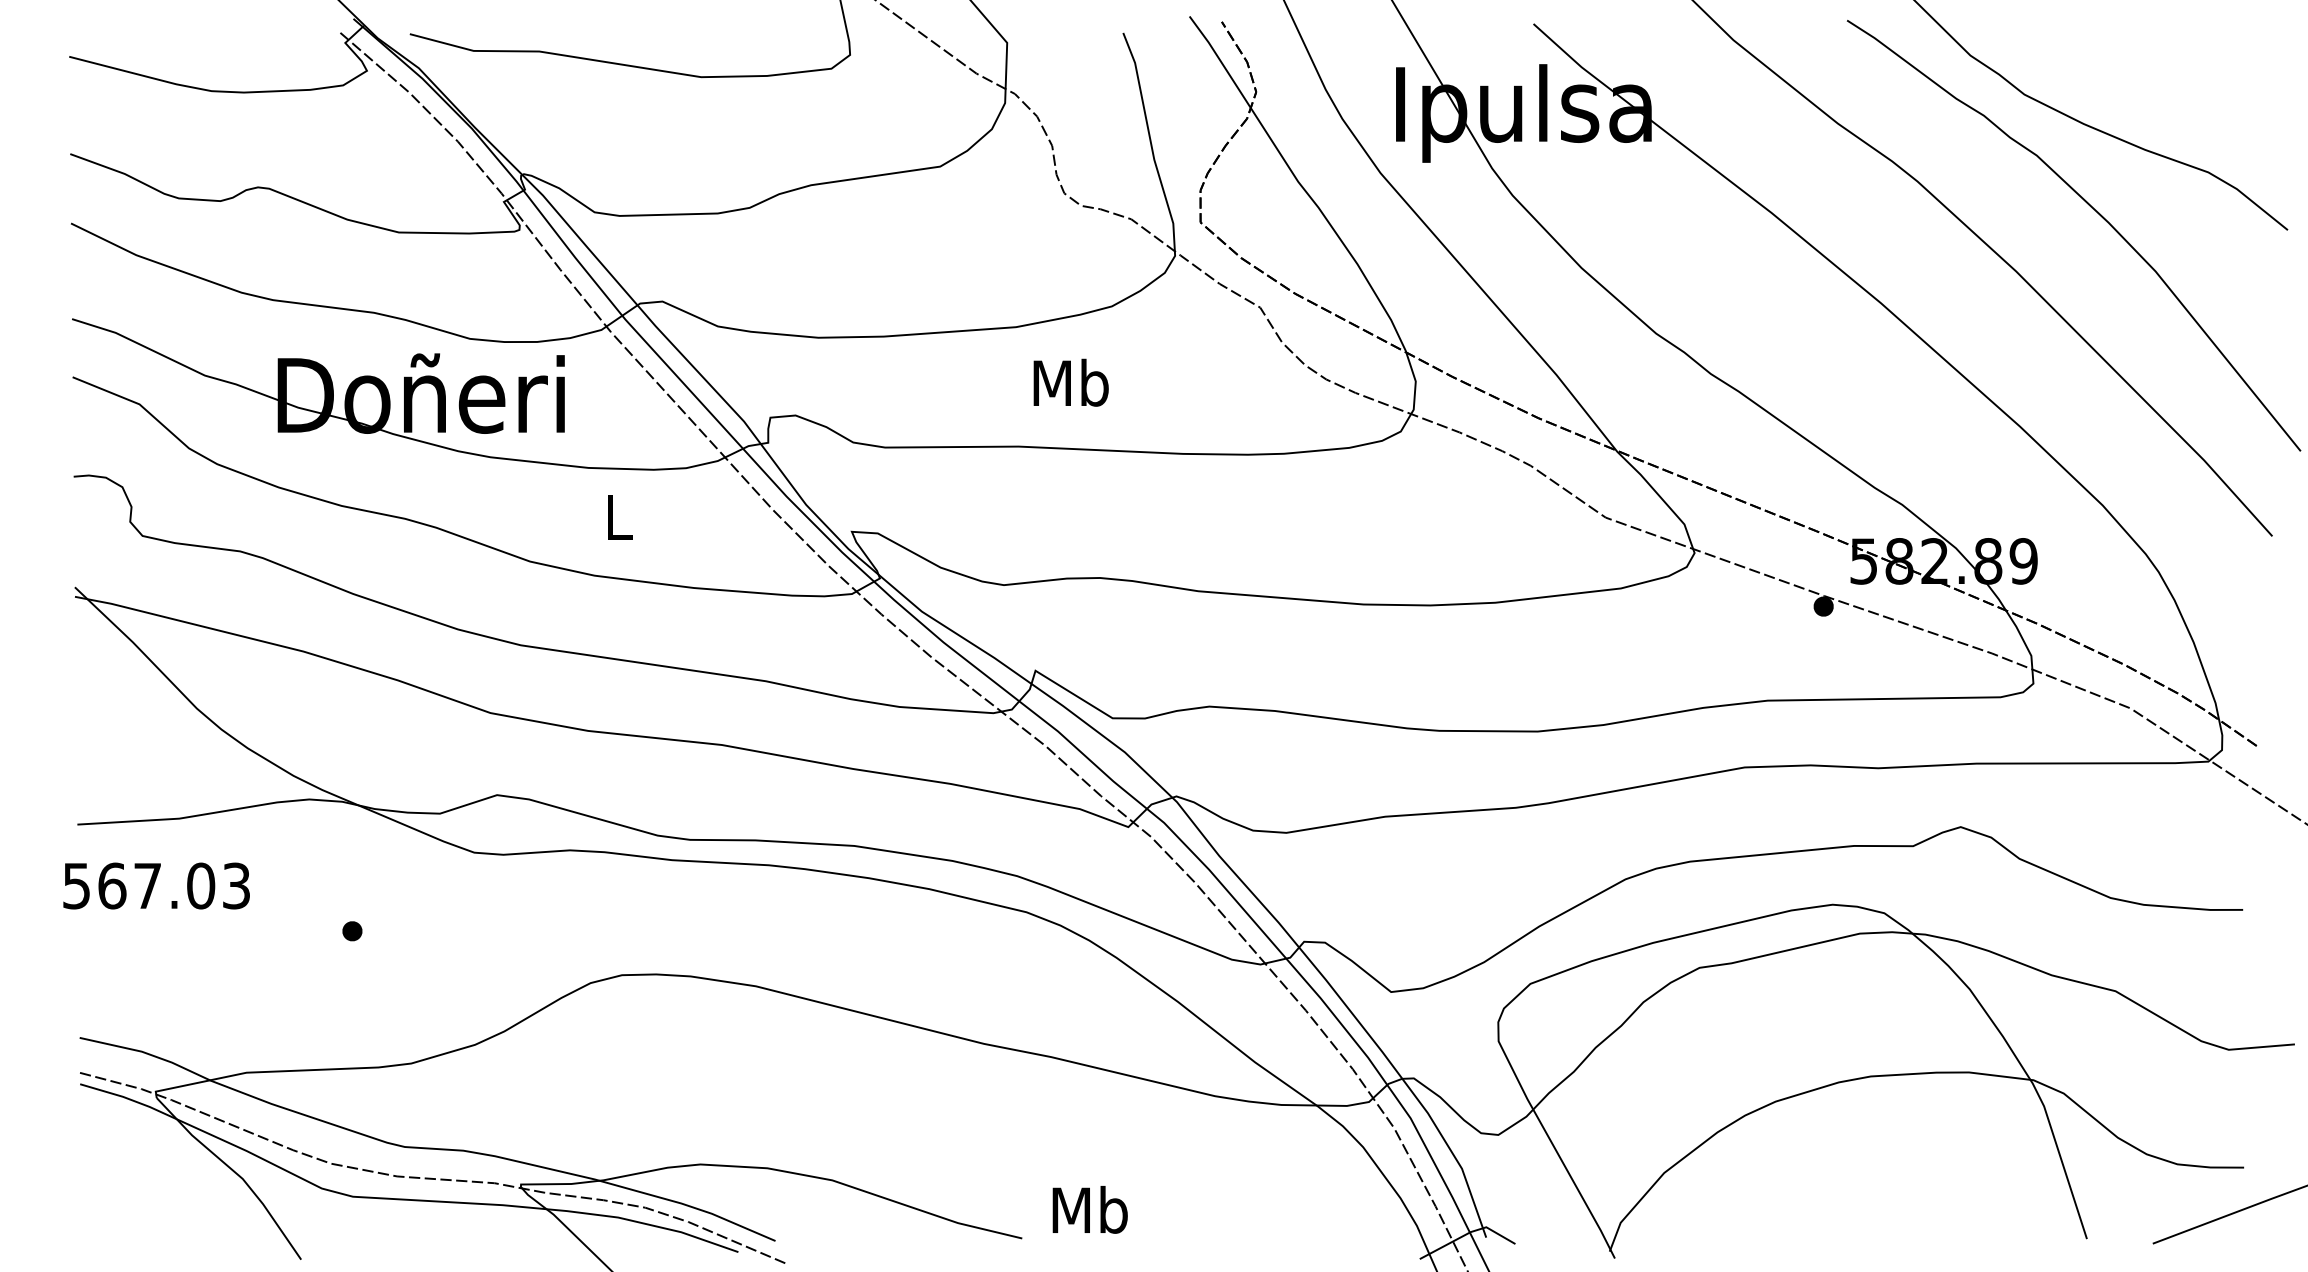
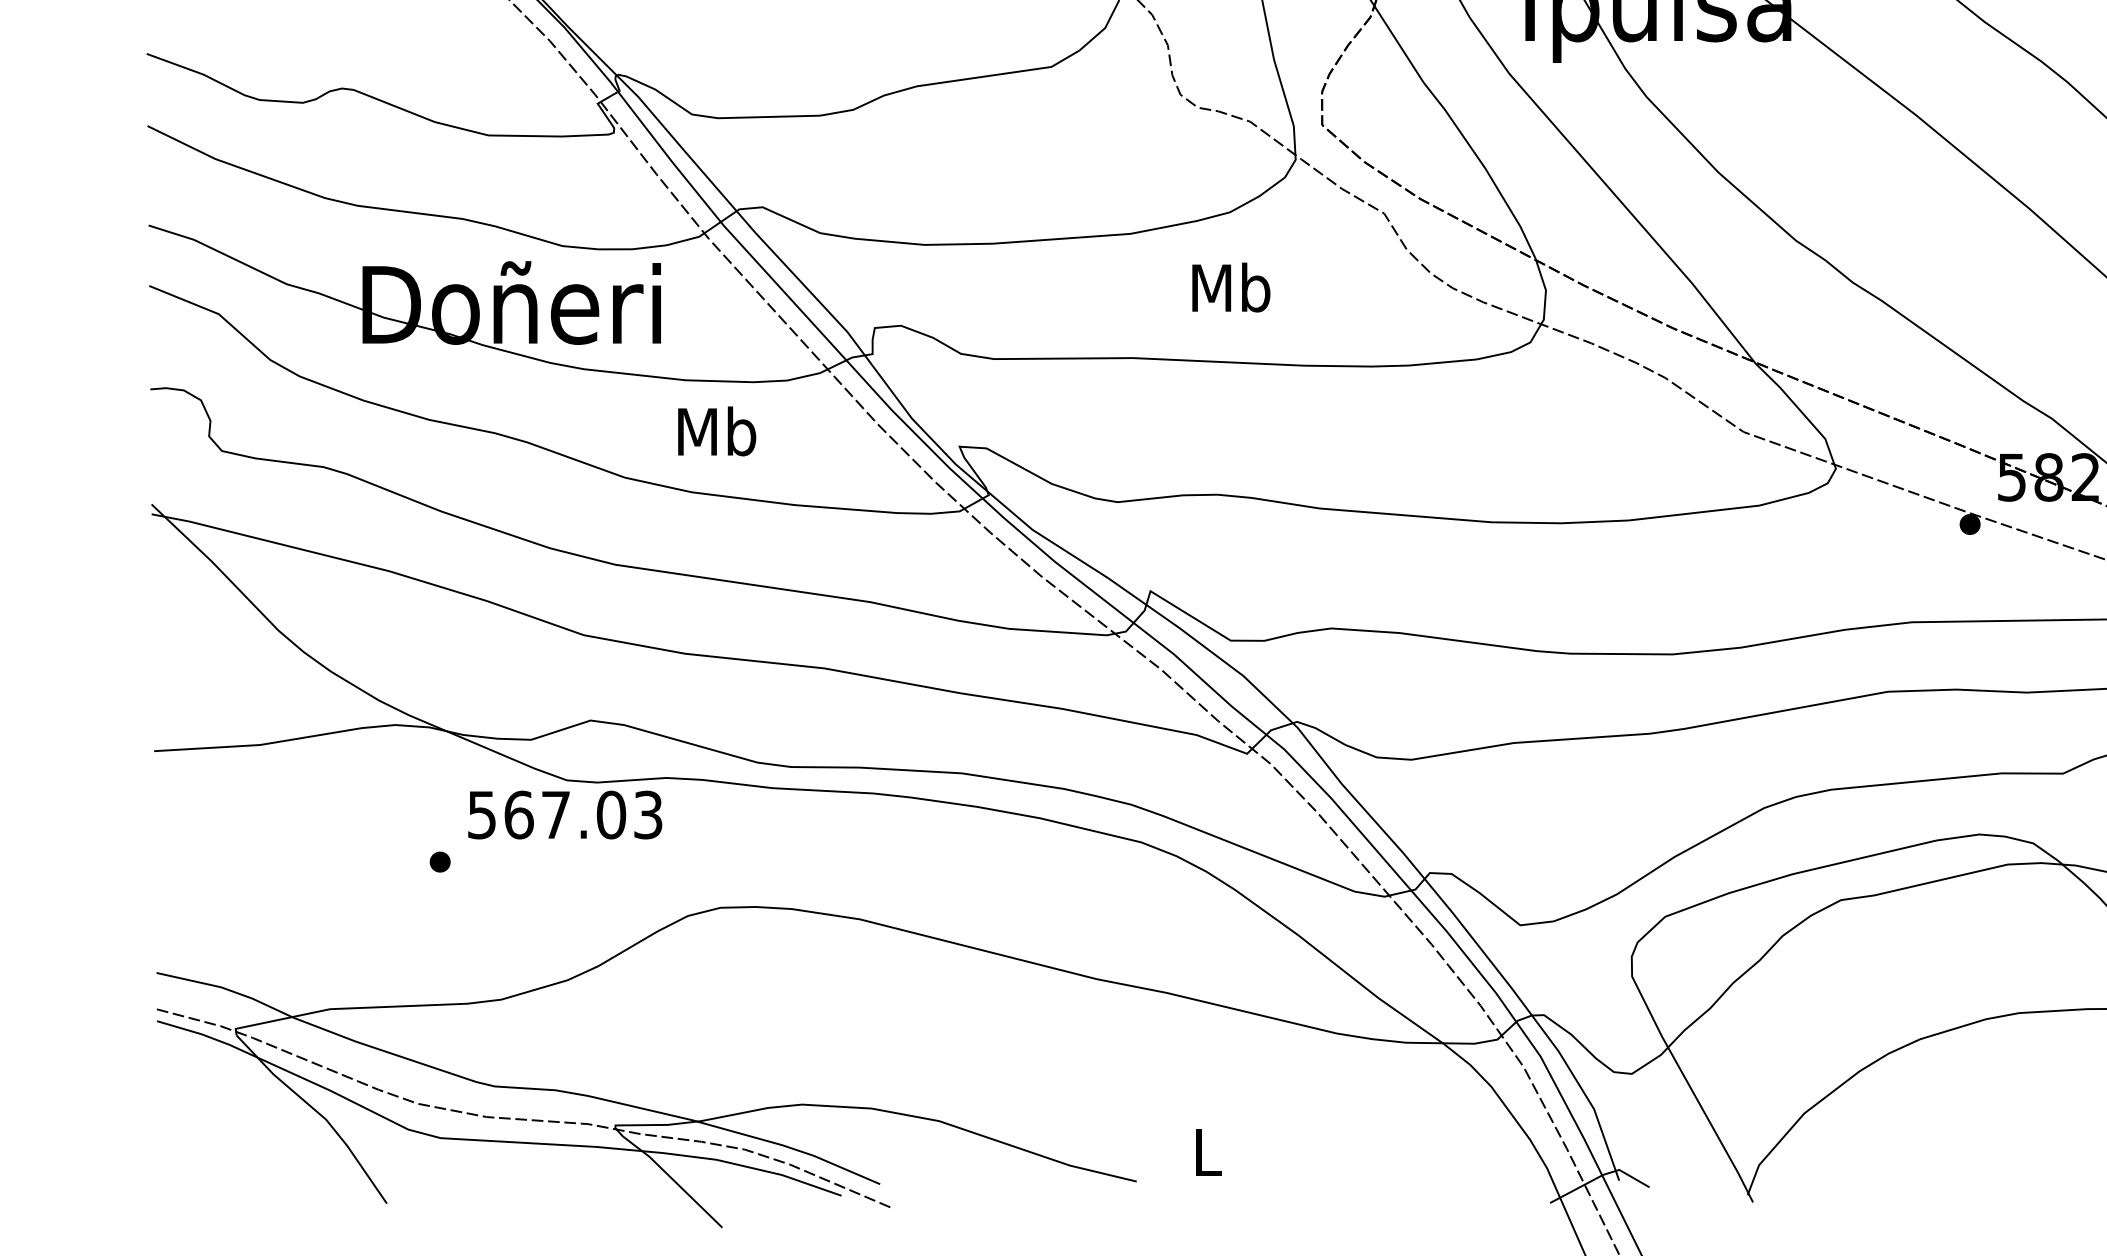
text: (1070, 382) -> (1230, 287), moved
text: (618, 517) -> (716, 431), L -> Mb
text: (156, 885) -> (565, 814), moved
text: (1089, 1209) -> (1206, 1151), Mb -> L

